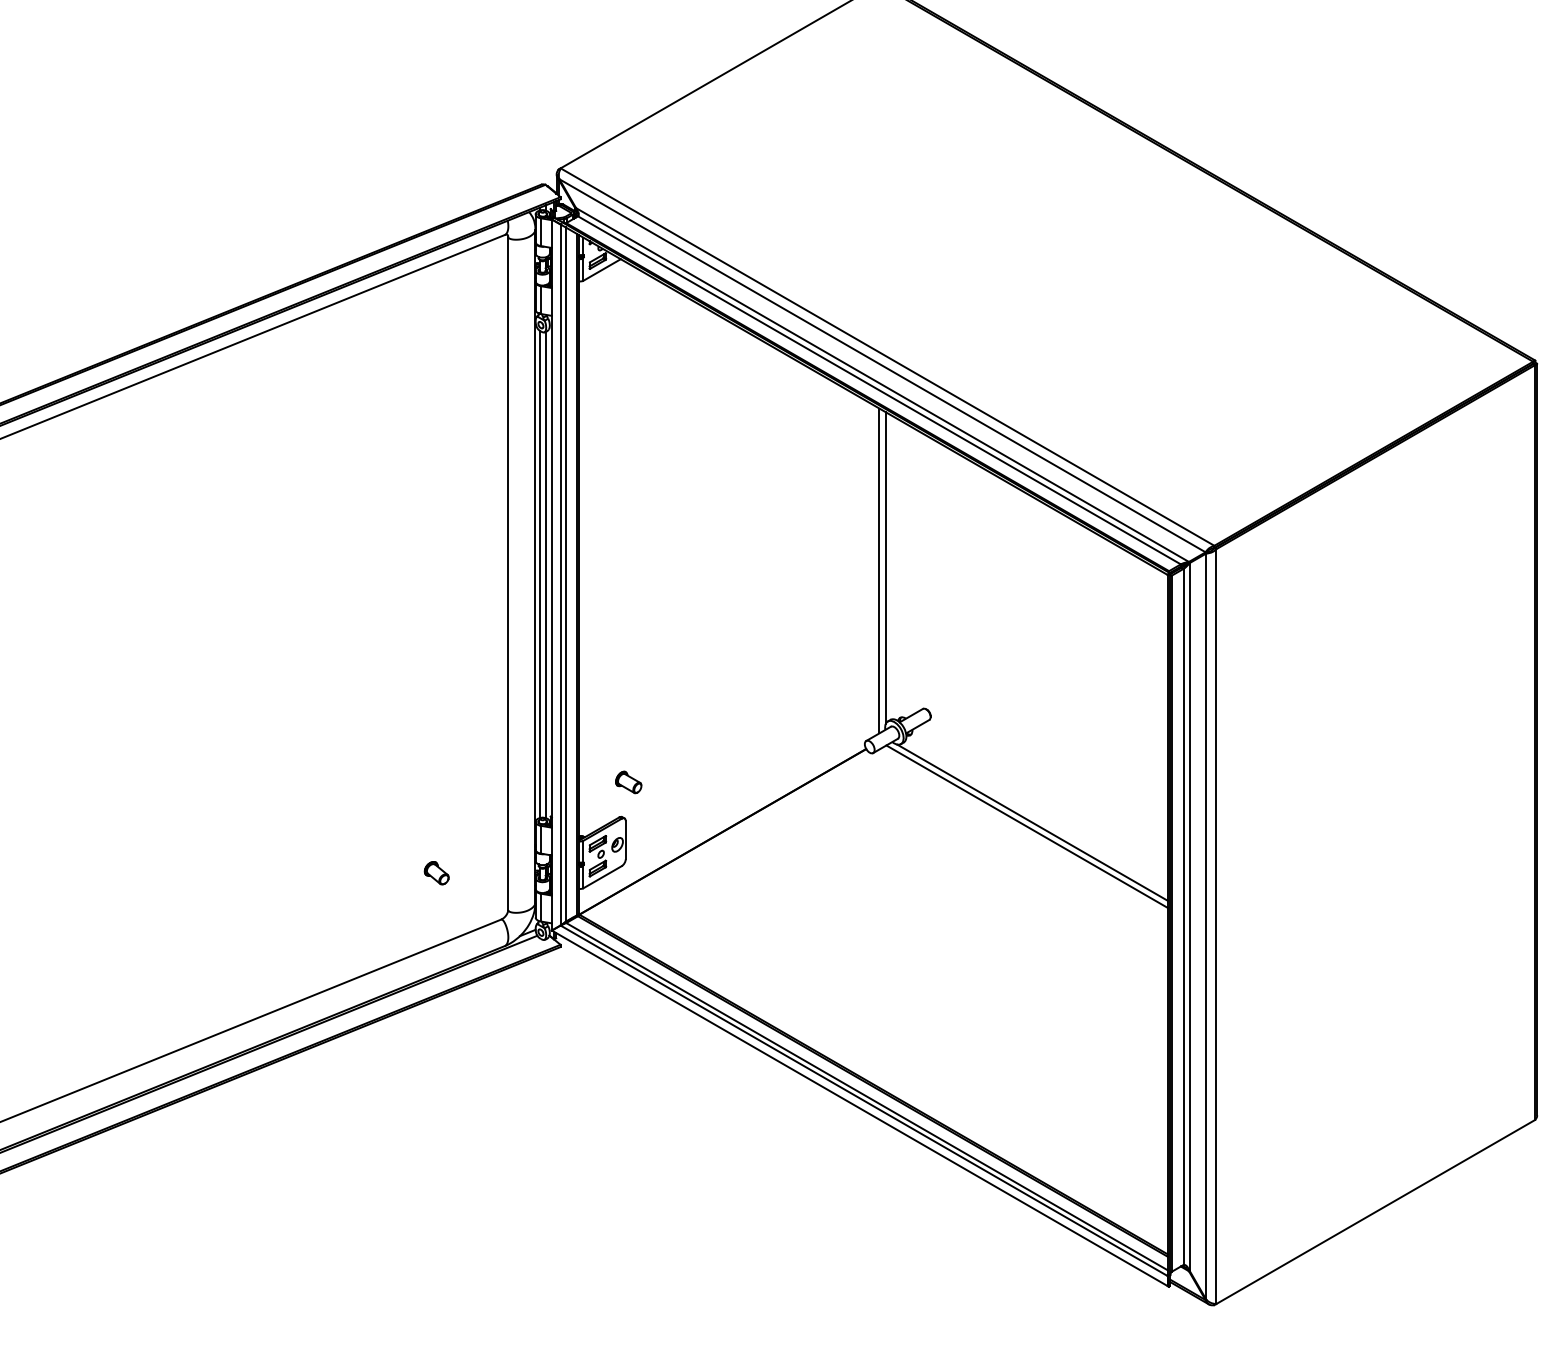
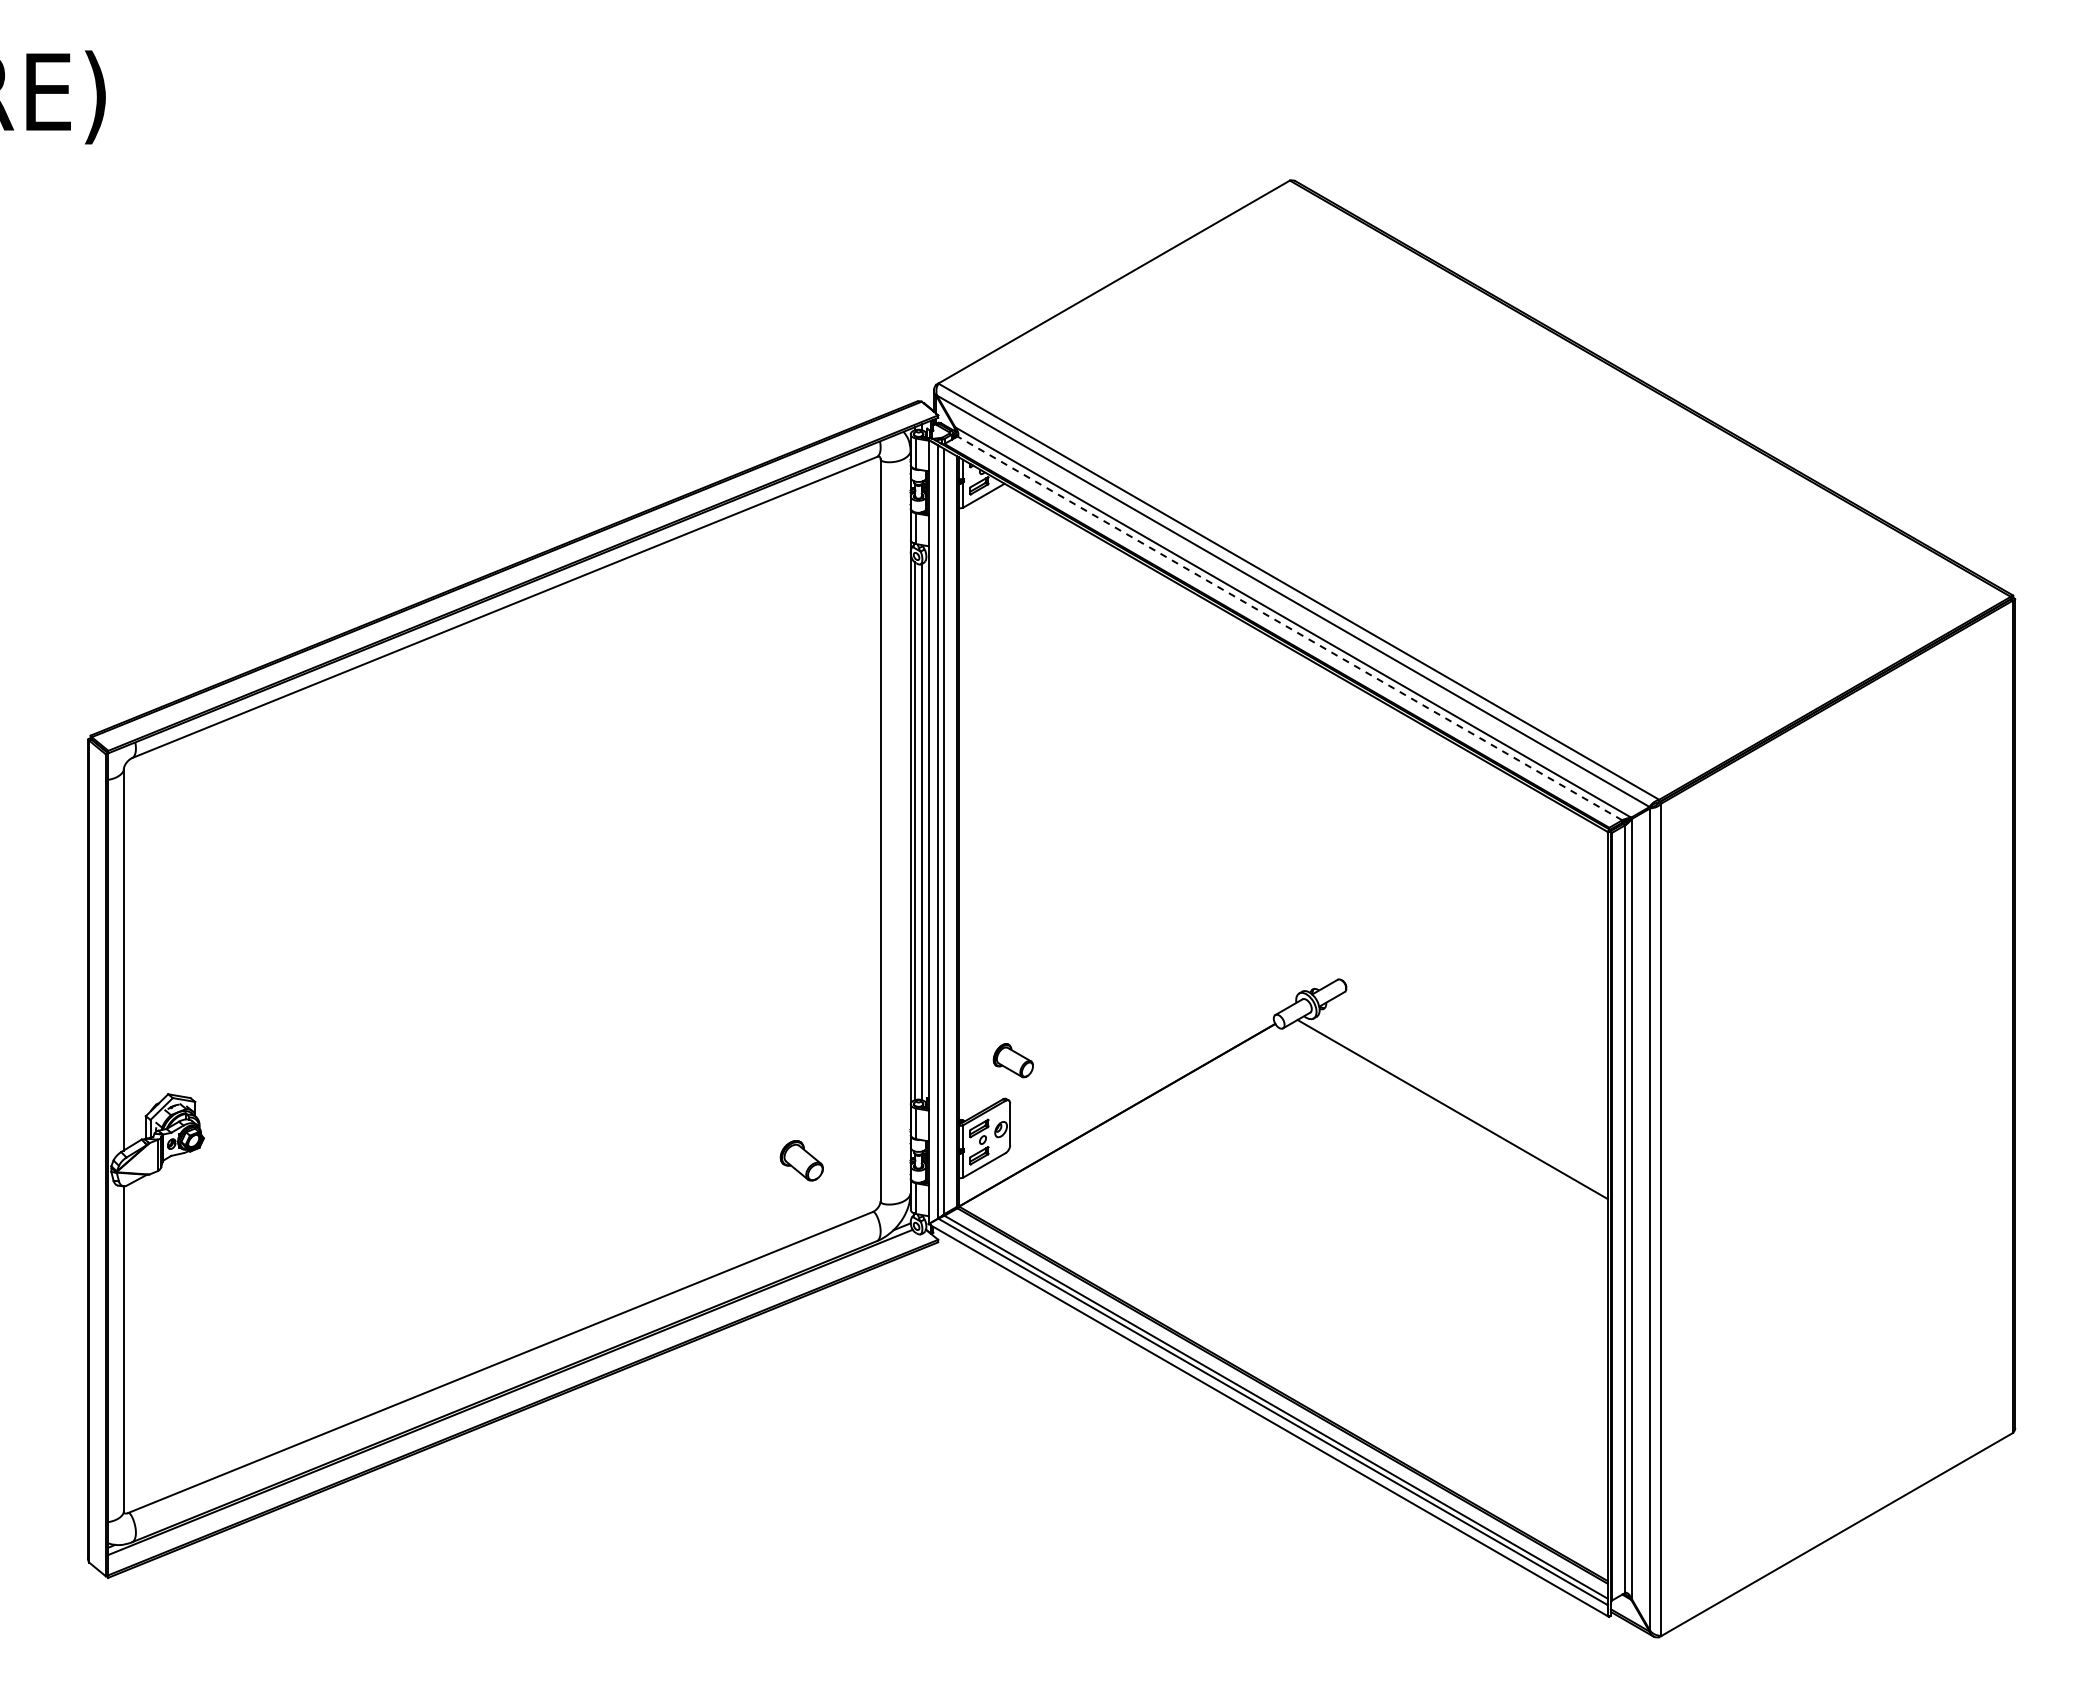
line: (879, 390) -> (1289, 628), solid -> dashed
line: (885, 568) -> (1296, 824), removed
line: (879, 570) -> (1289, 827), removed
part: (628, 782) -> (1013, 1060), size x1.4
line: (1032, 823) -> (1458, 1105), removed
part: (436, 872) -> (801, 1160), size x1.6

